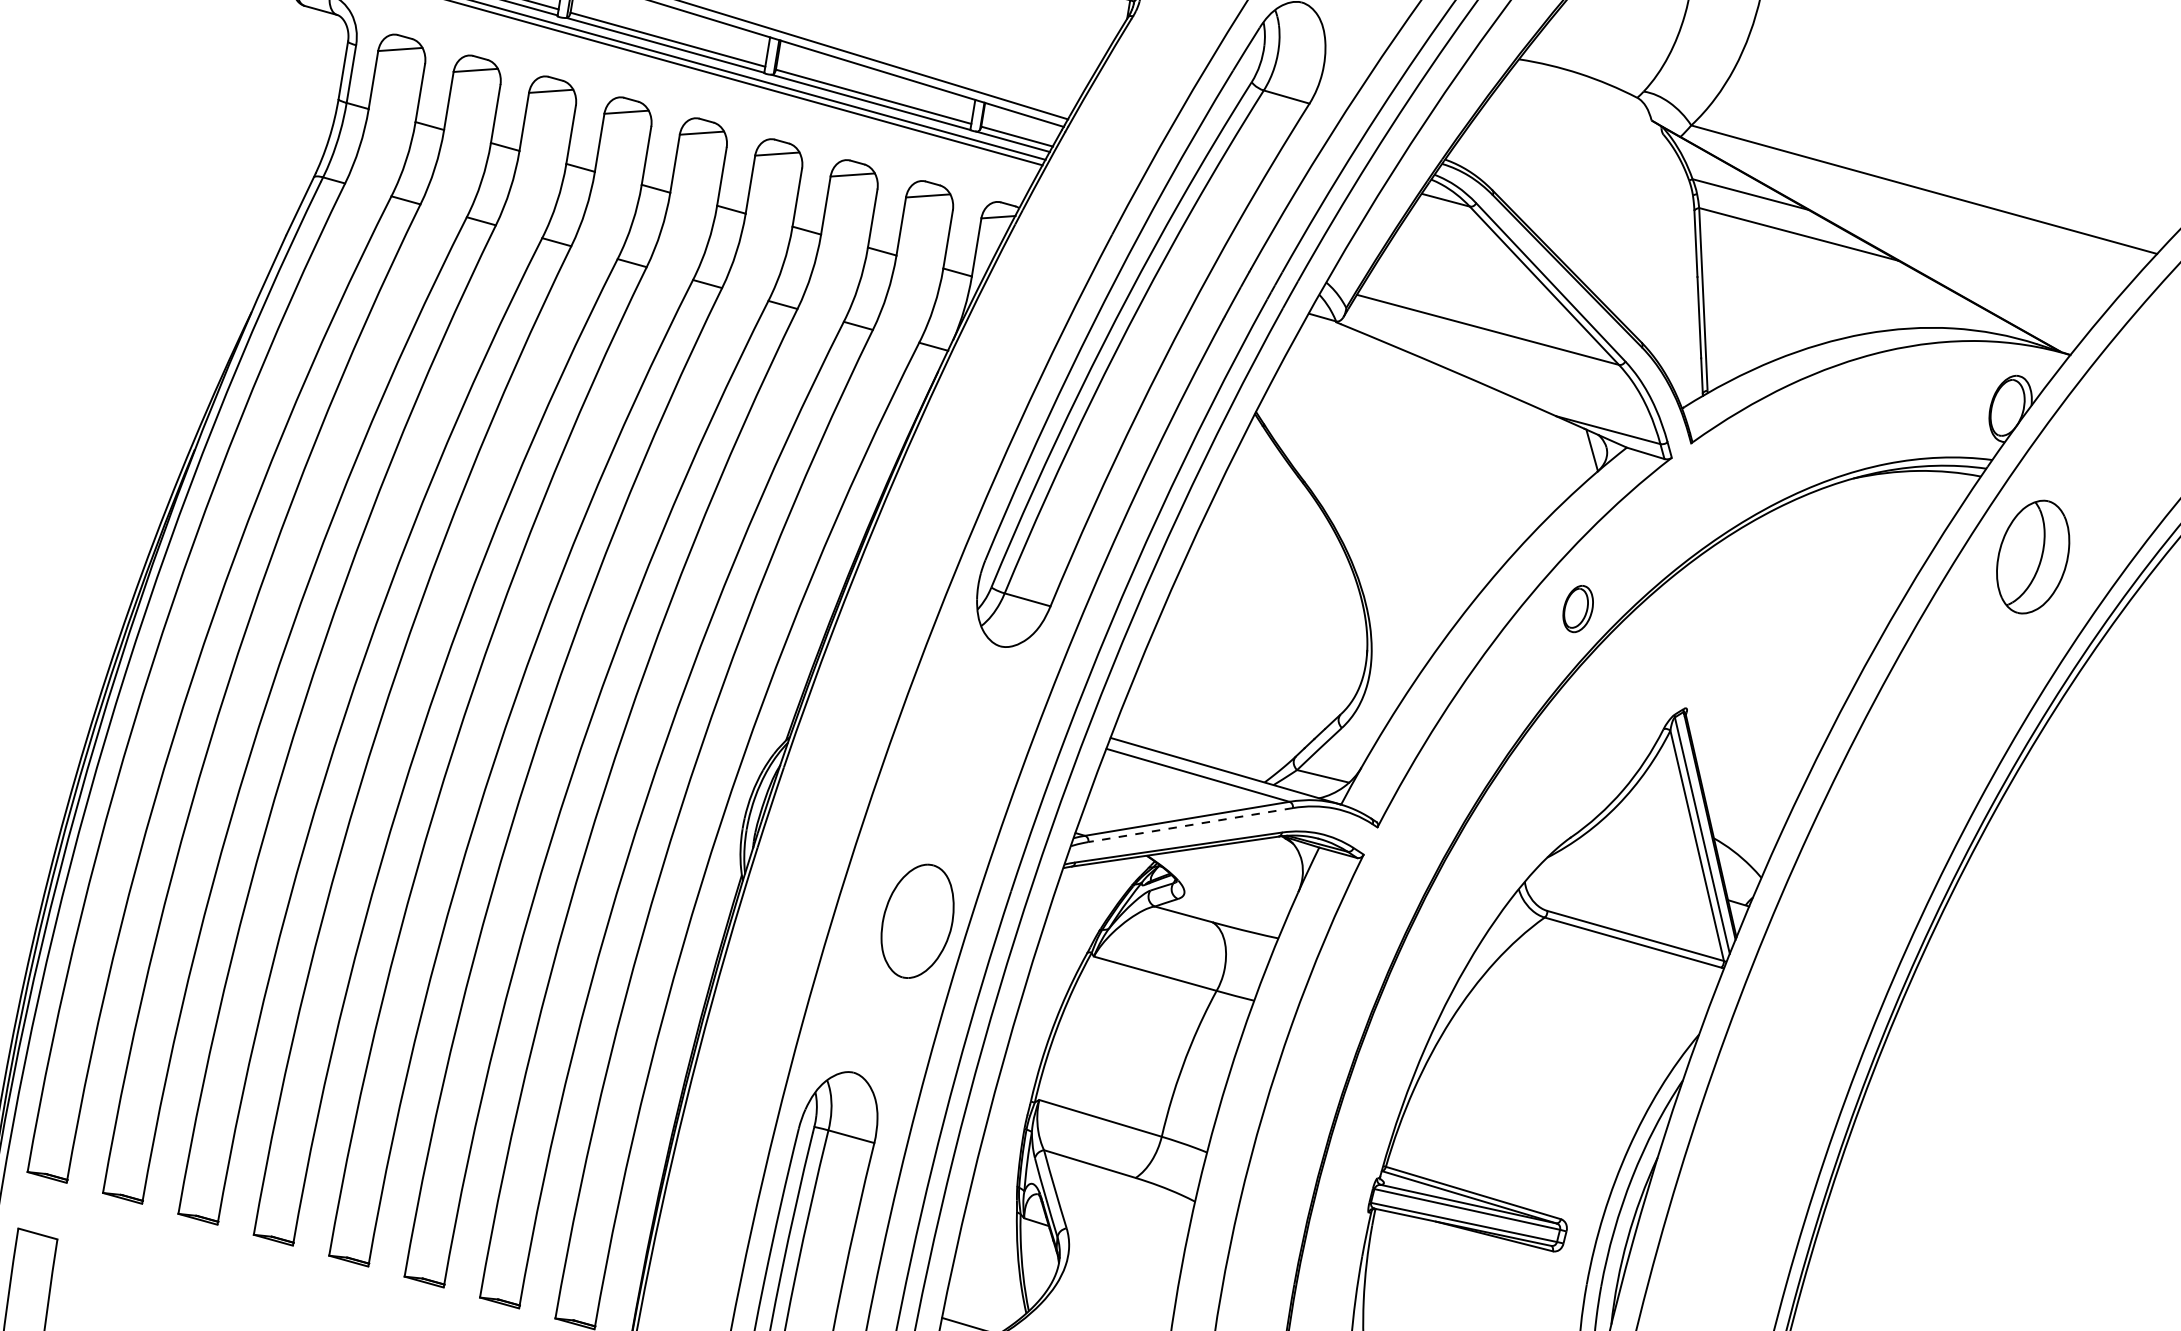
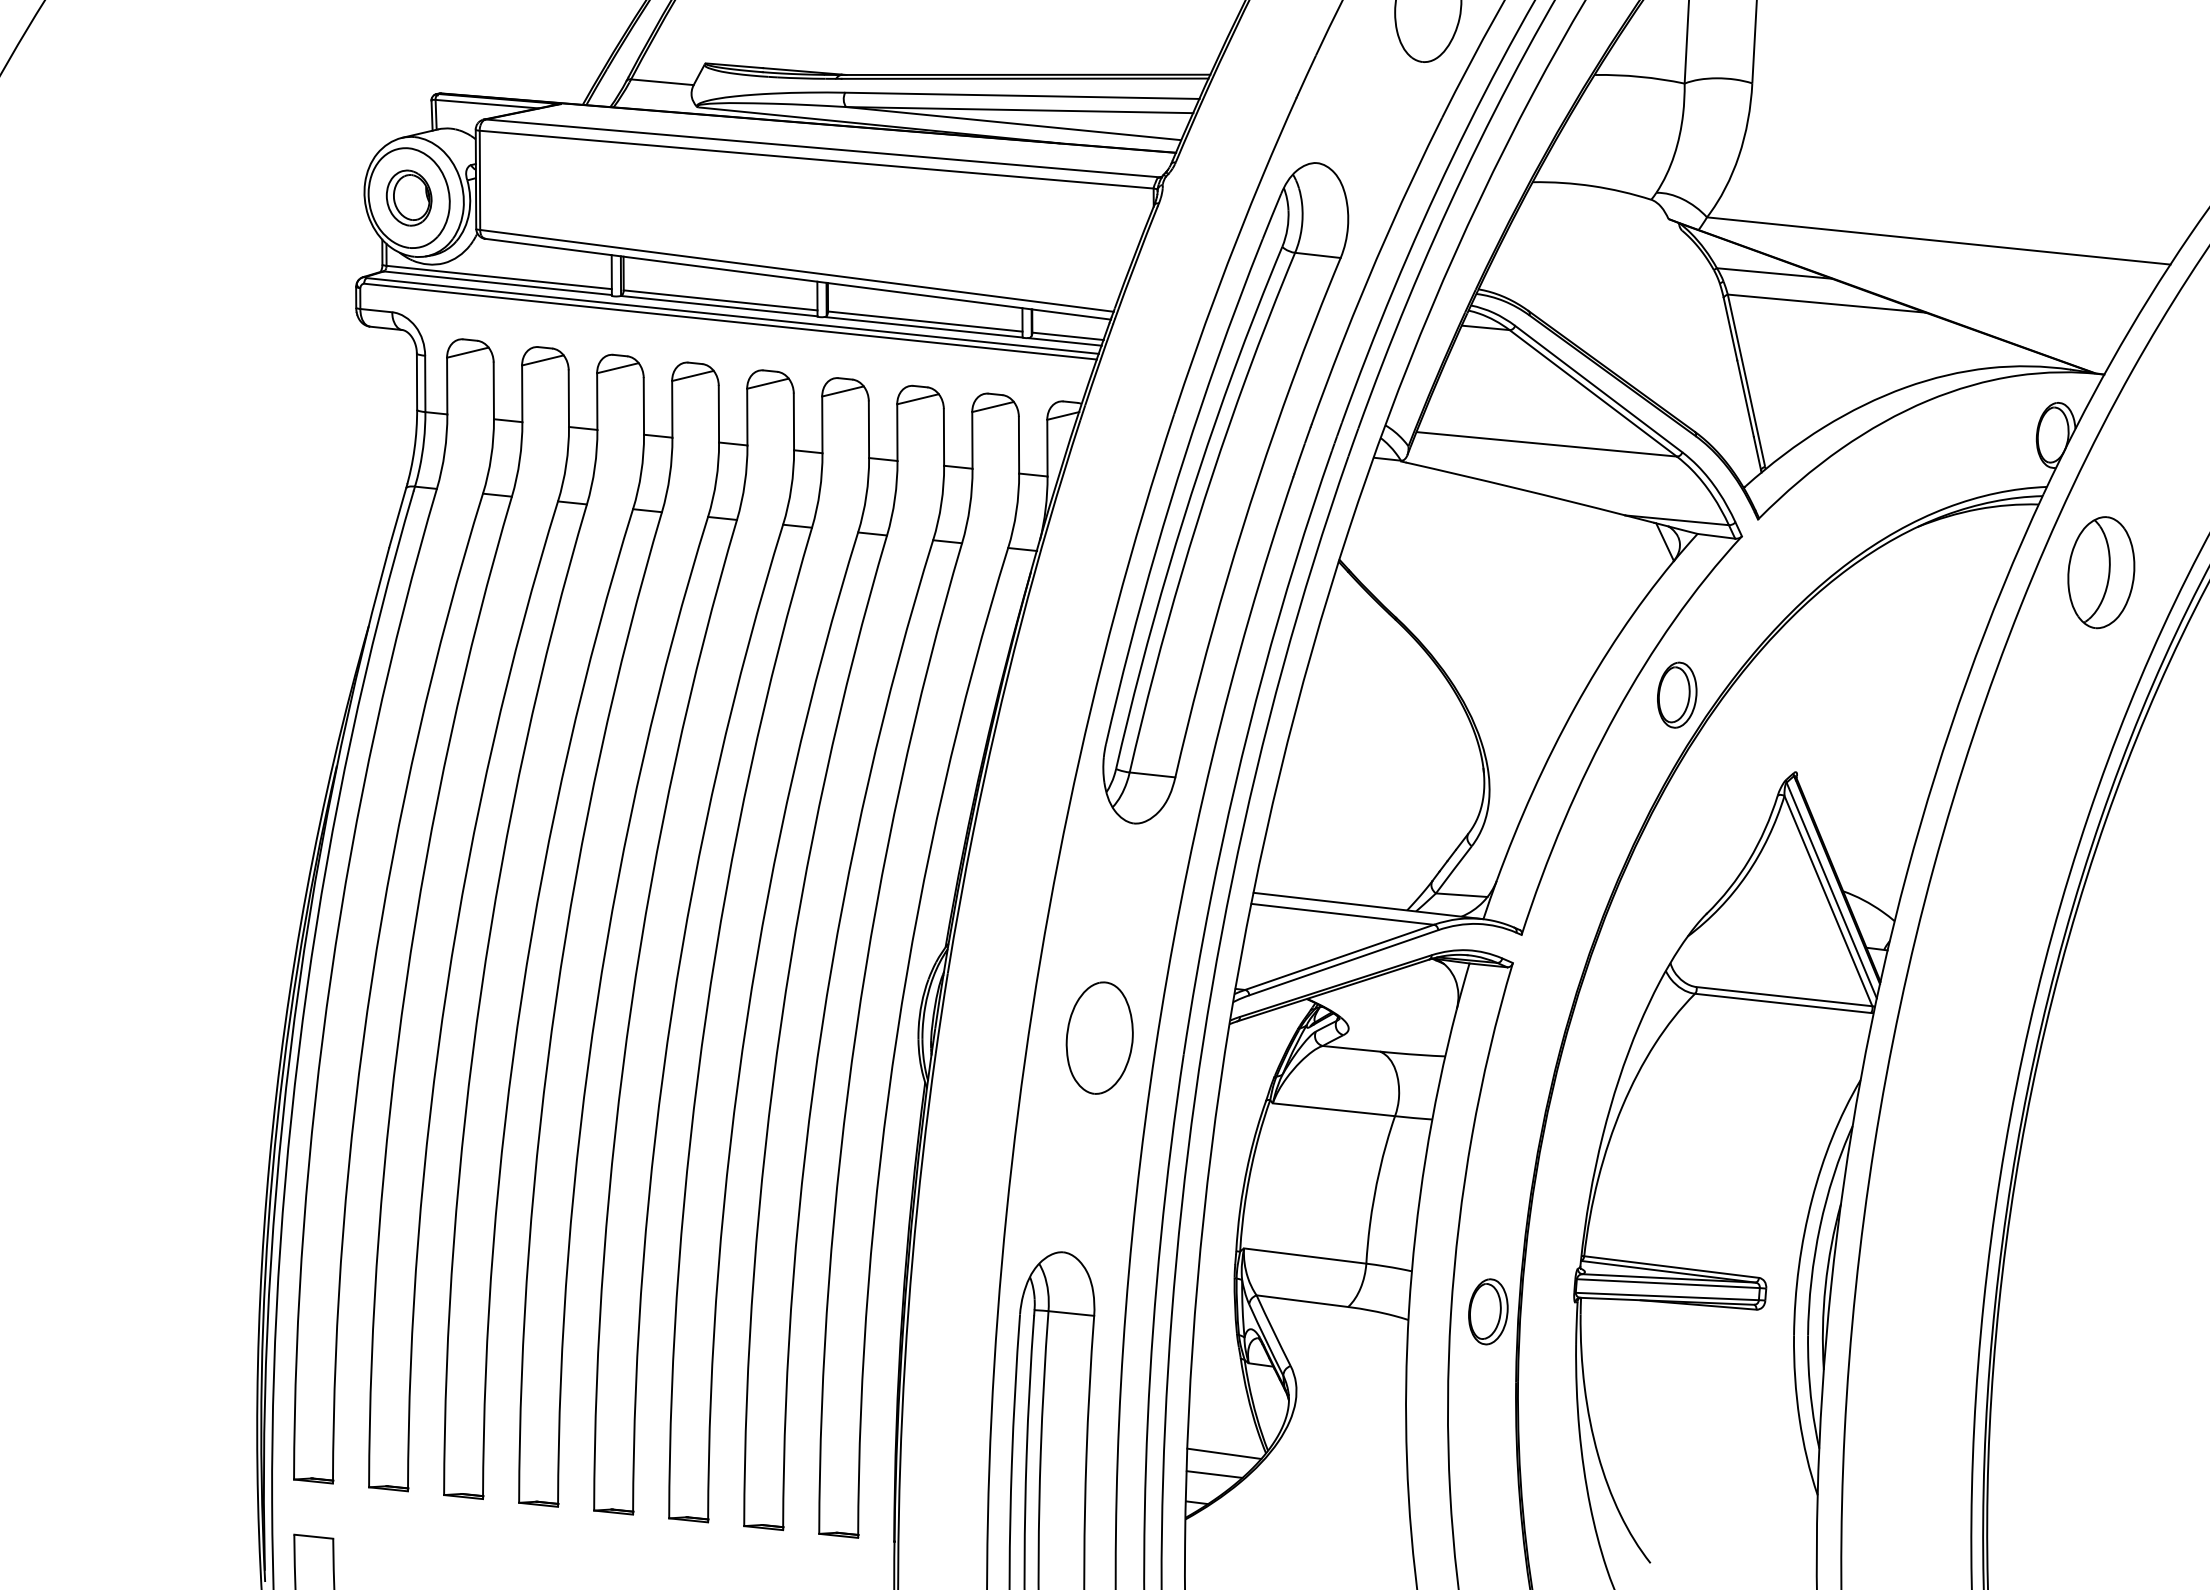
part: (1578, 608) -> (1677, 694), size x1.43
line: (1190, 824) -> (1343, 962), dashed -> solid
part: (917, 920) -> (1099, 1037), moved
part: (1278, 1206) -> (1488, 1311), added
line: (983, 1306) -> (1224, 1453), added

